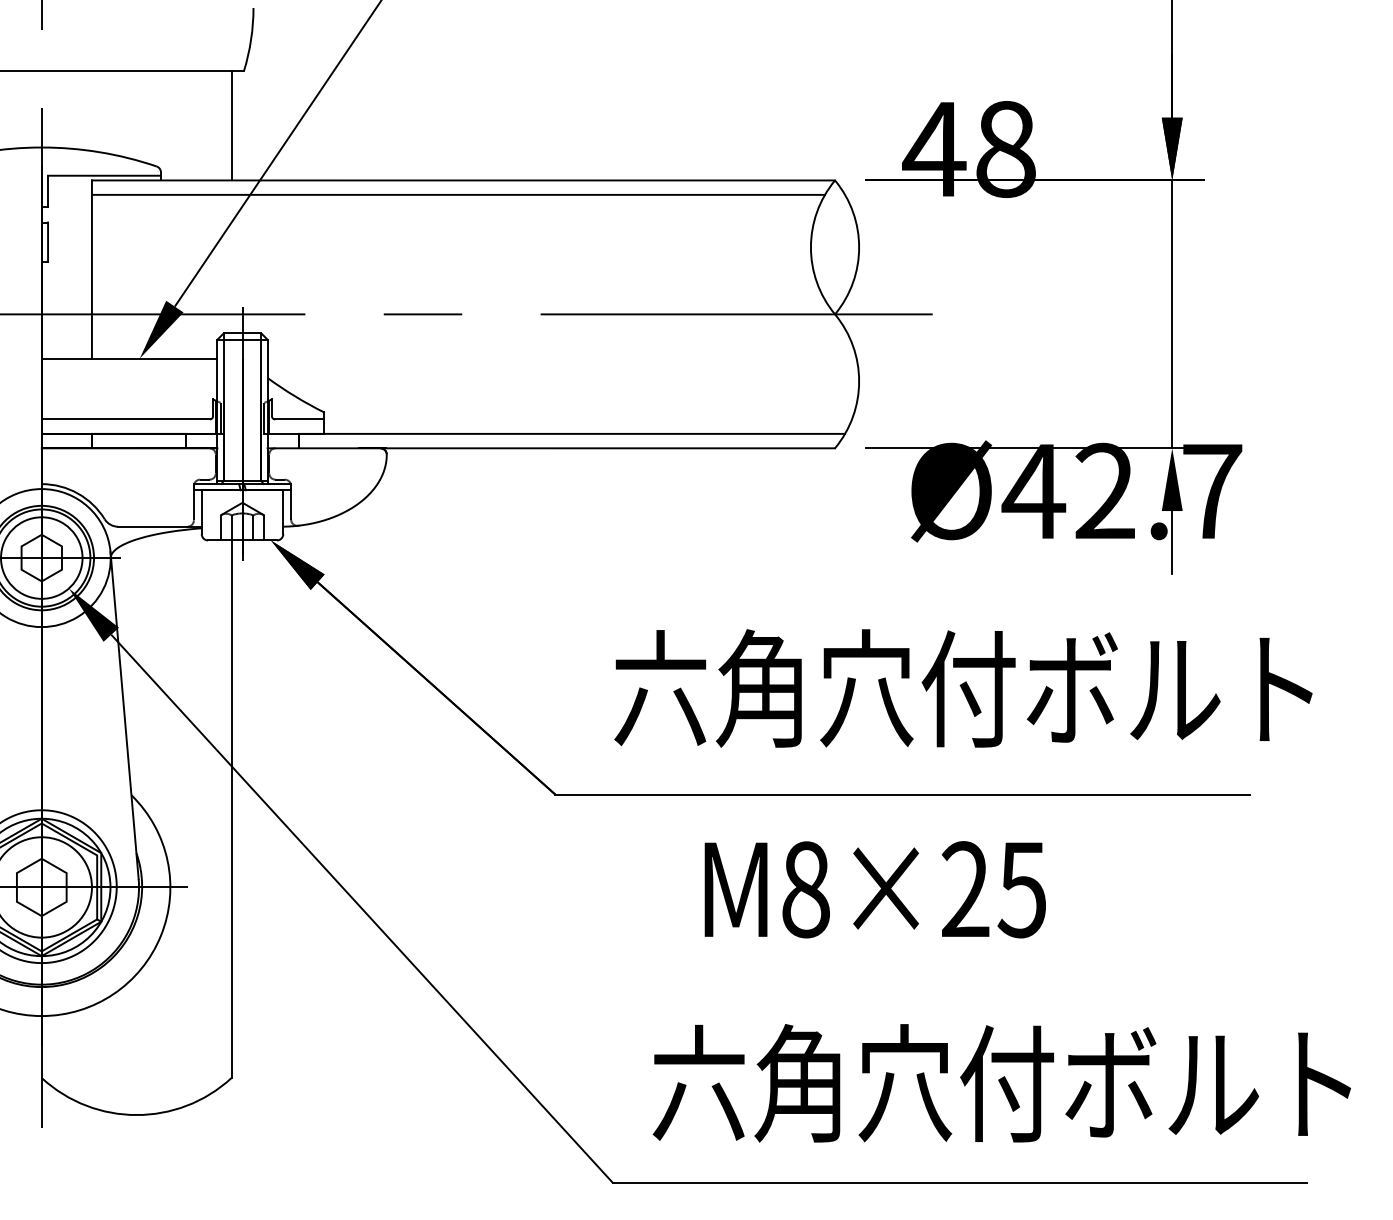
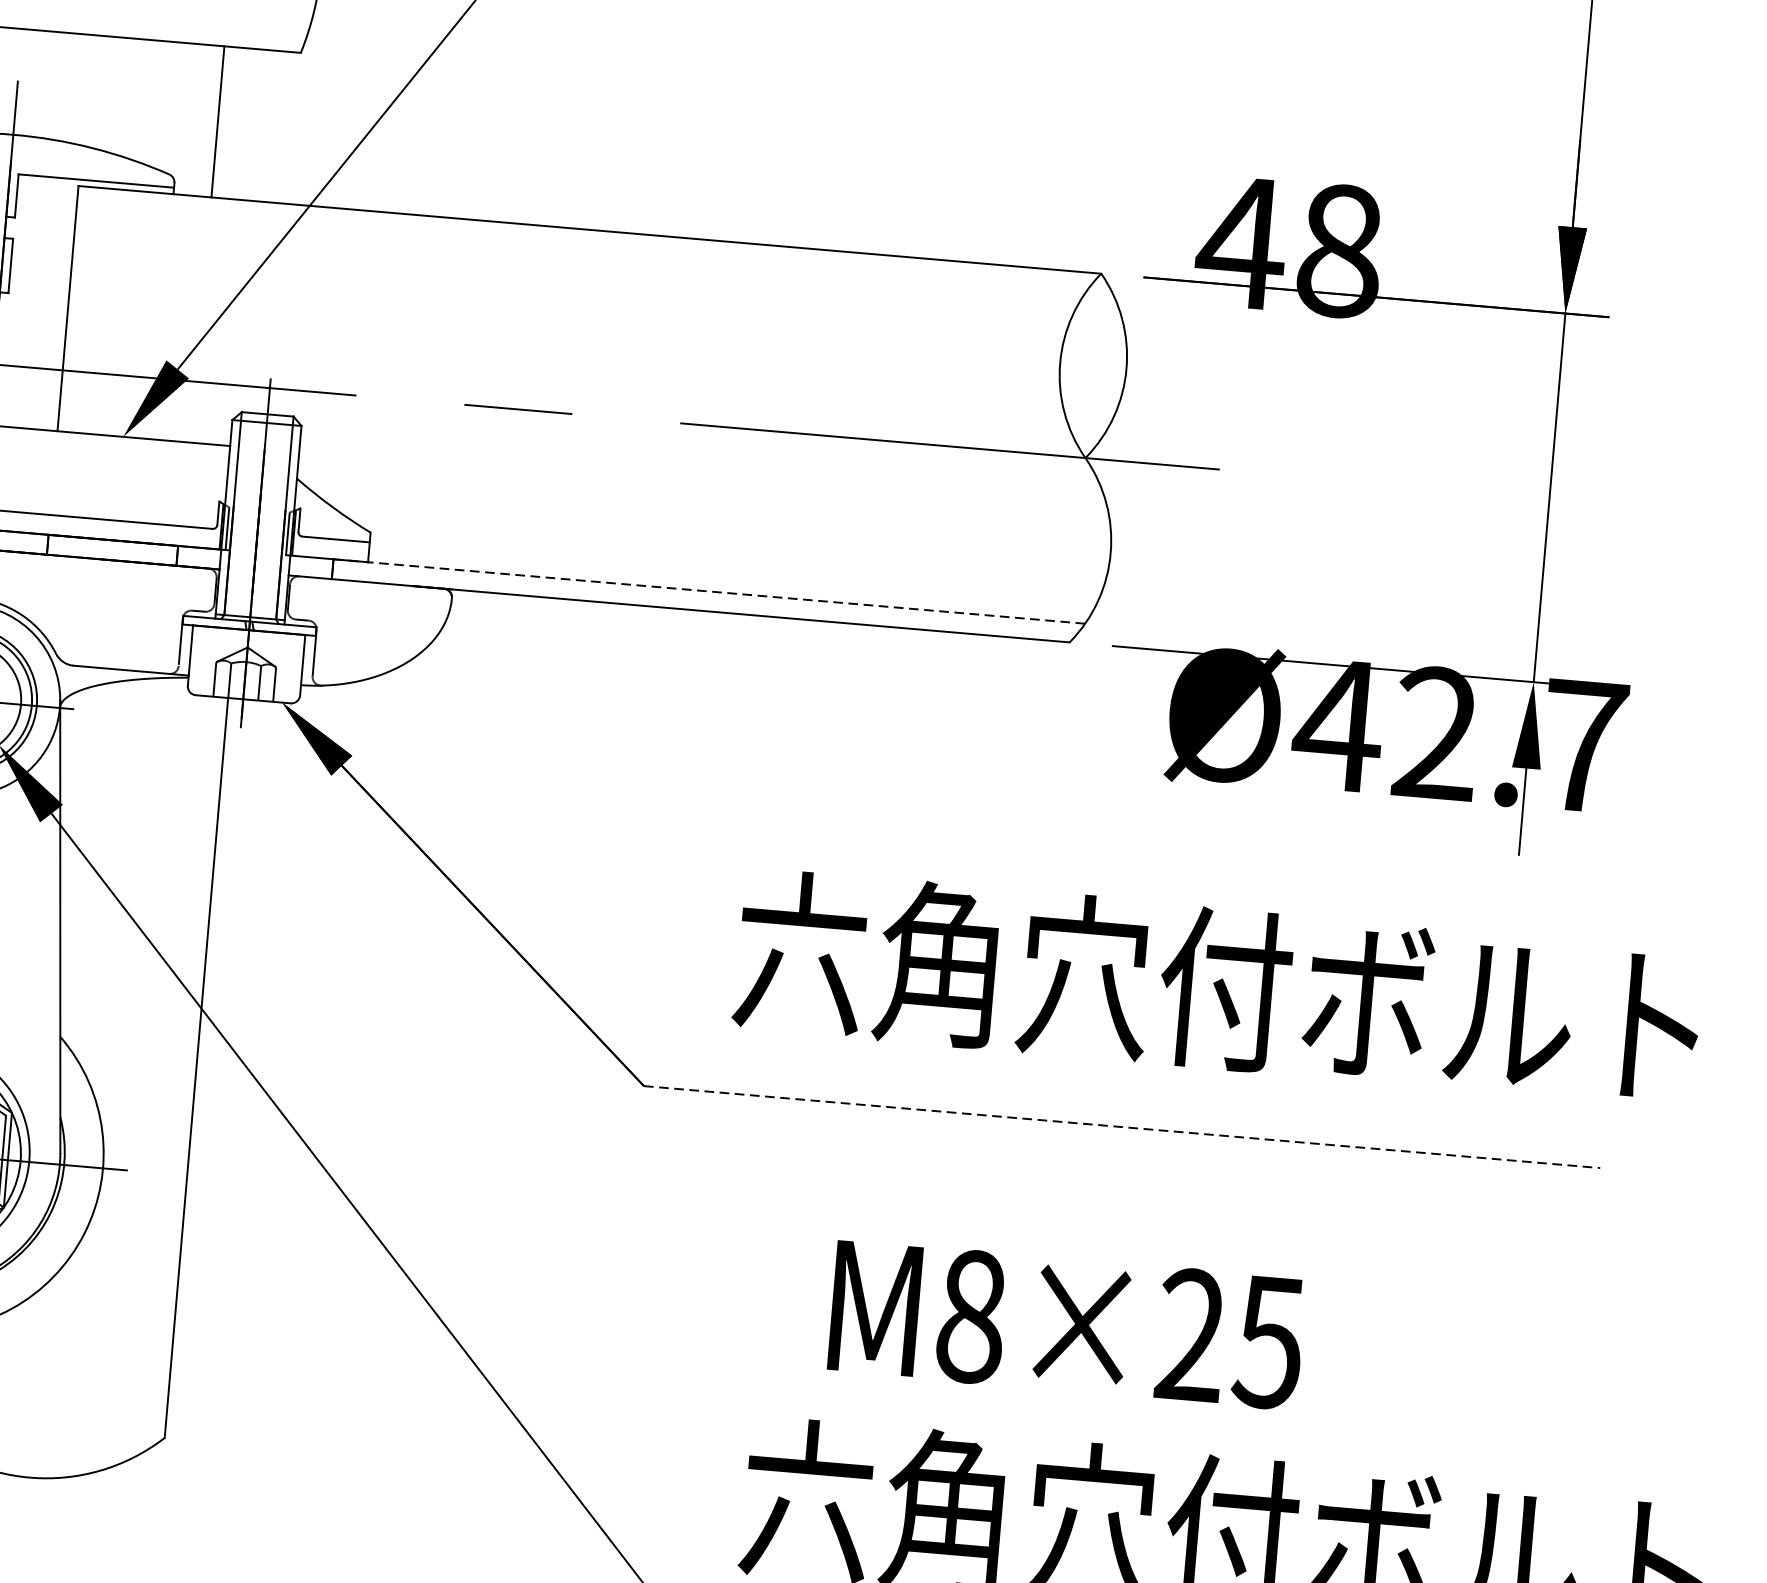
line: (231, 125) -> (217, 121), moved
line: (458, 194) -> (581, 248), removed
line: (571, 433) -> (708, 590), solid -> dashed
line: (903, 794) -> (1123, 1126), solid -> dashed
text: (874, 889) -> (1065, 1324), moved

